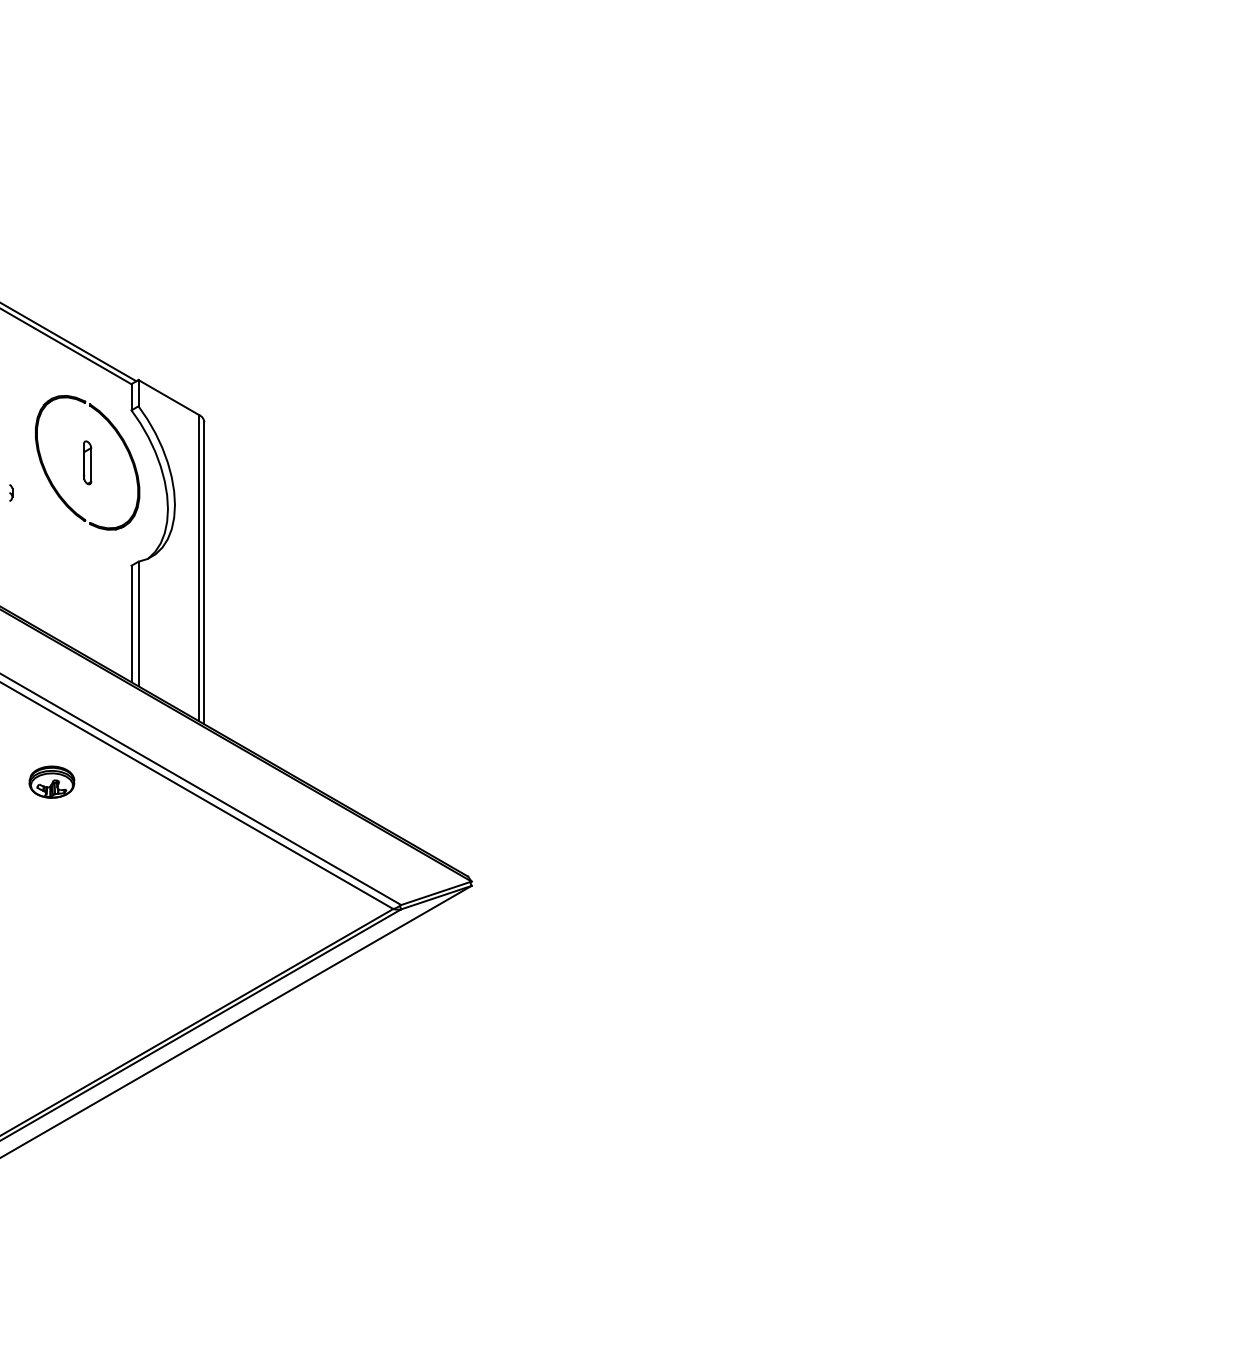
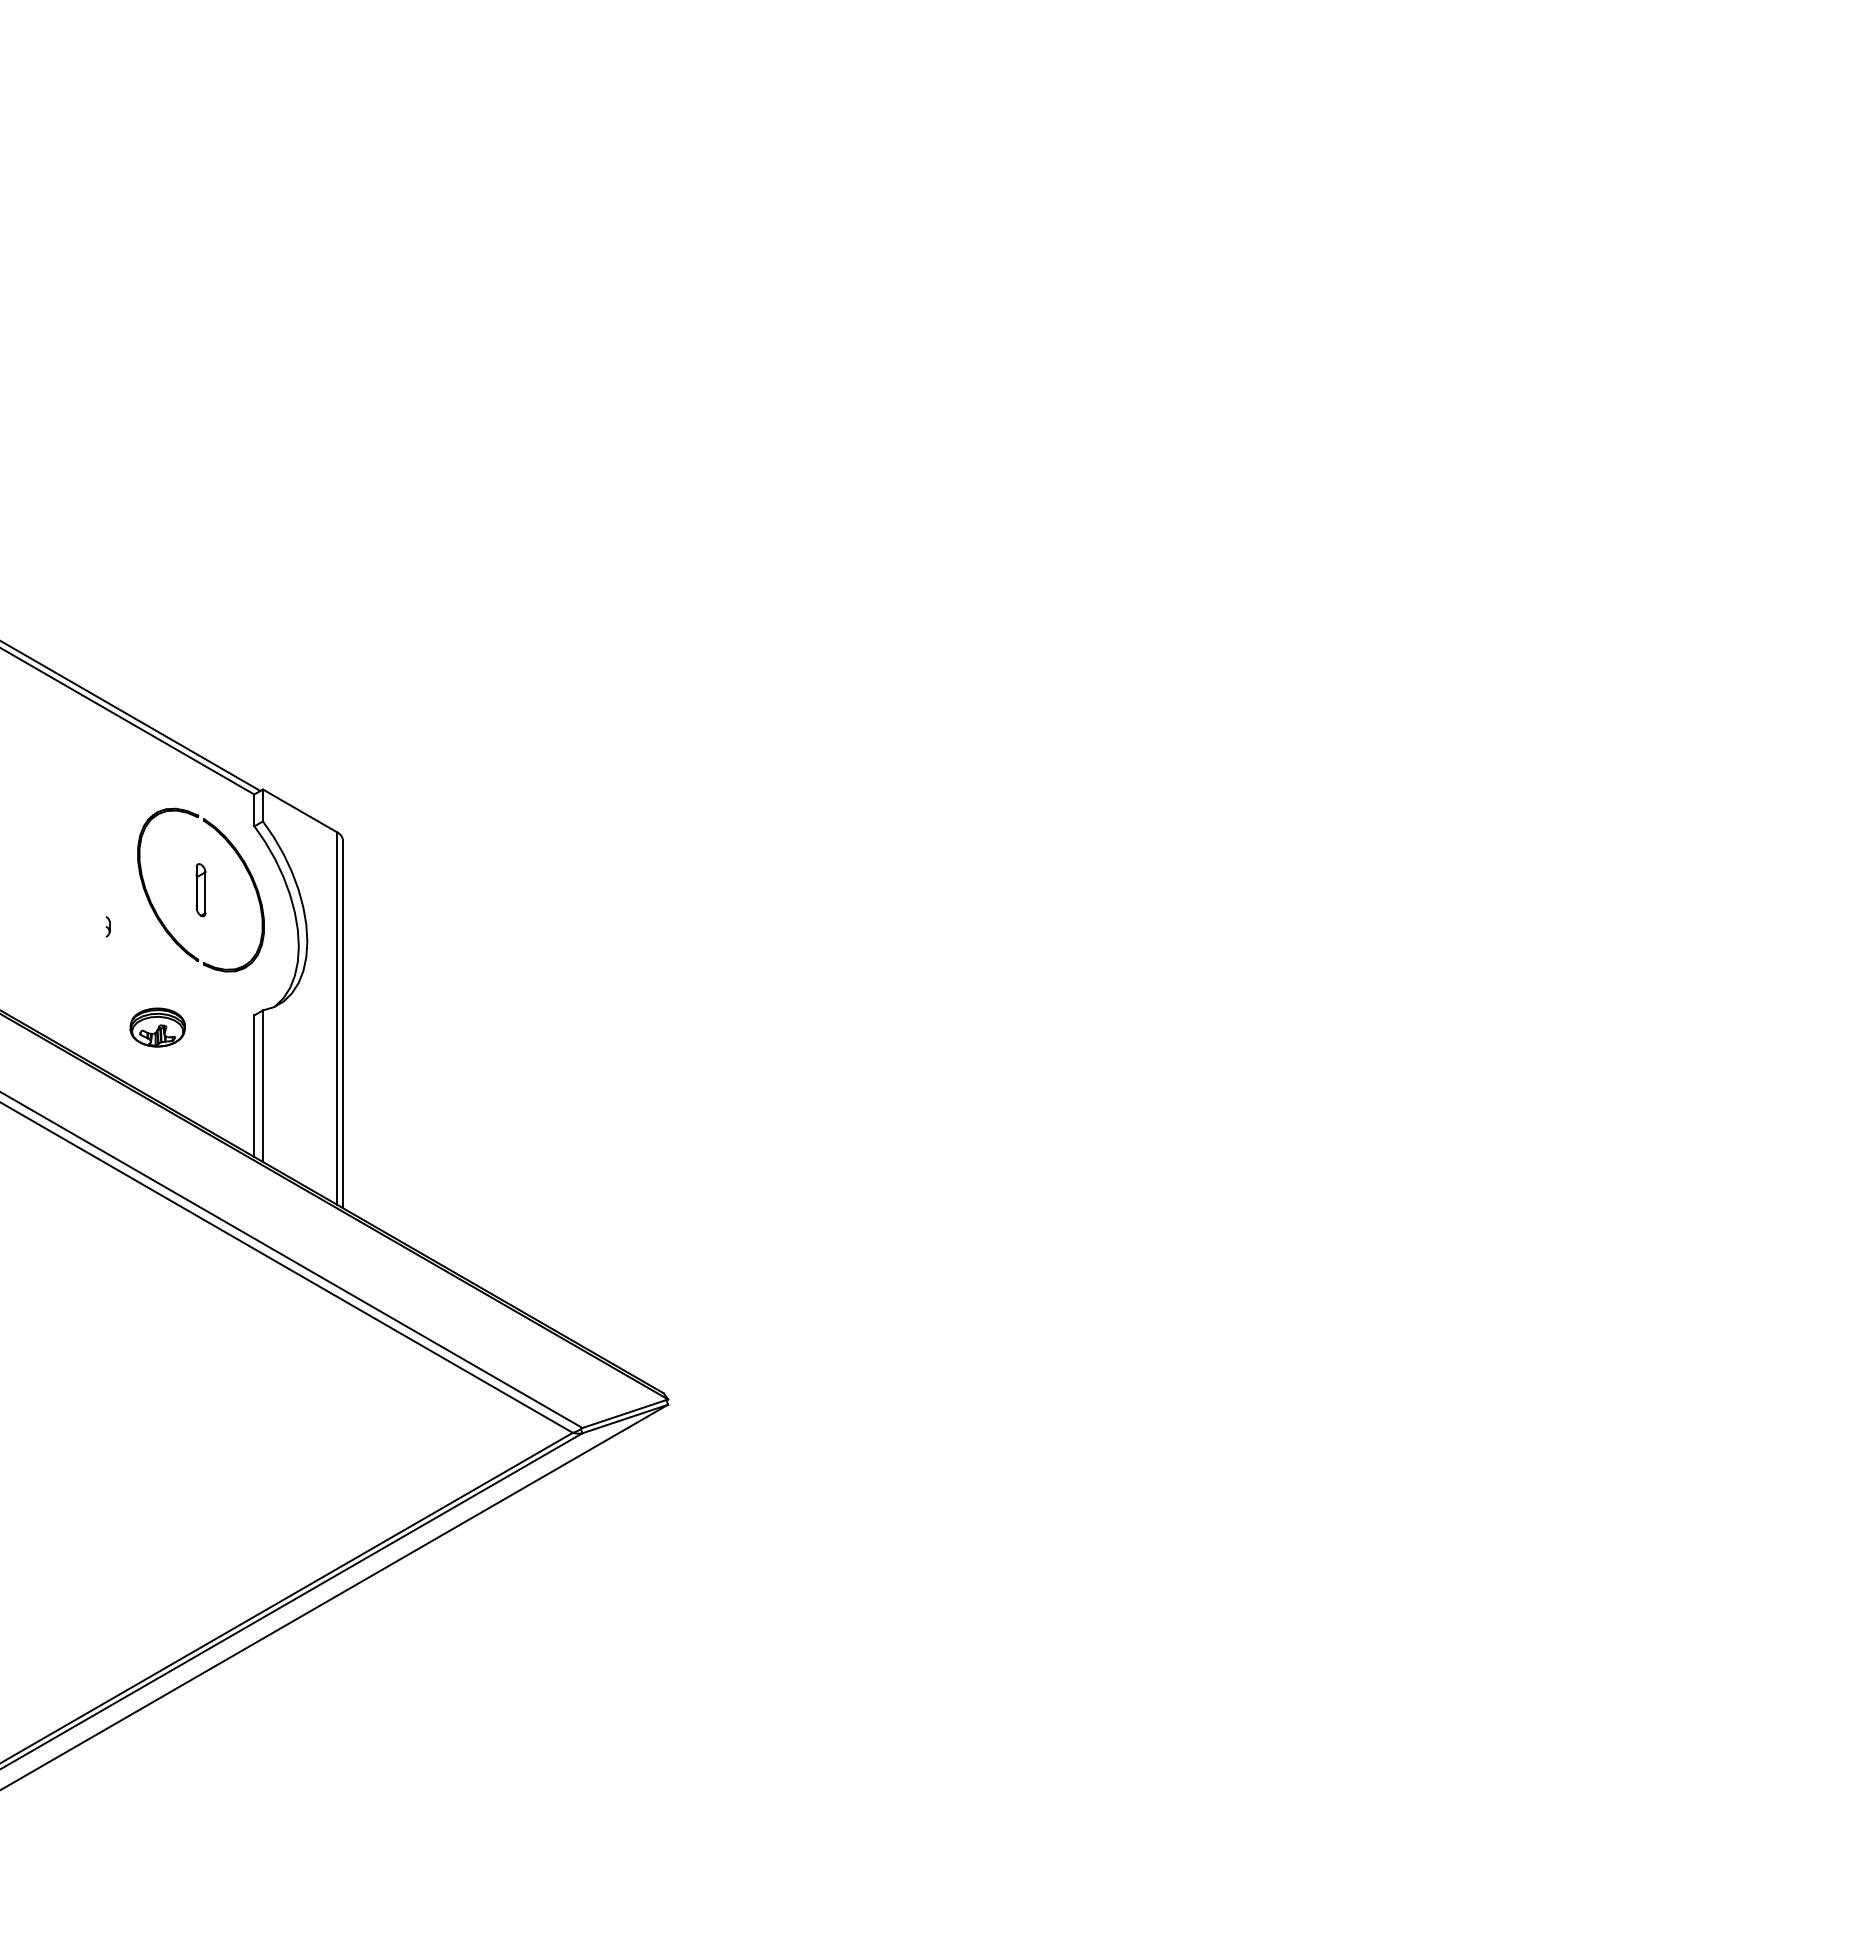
part: (51, 782) -> (157, 1027), moved

